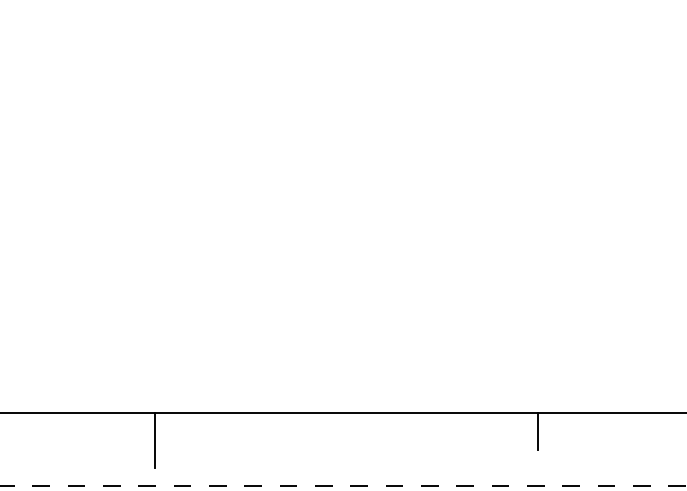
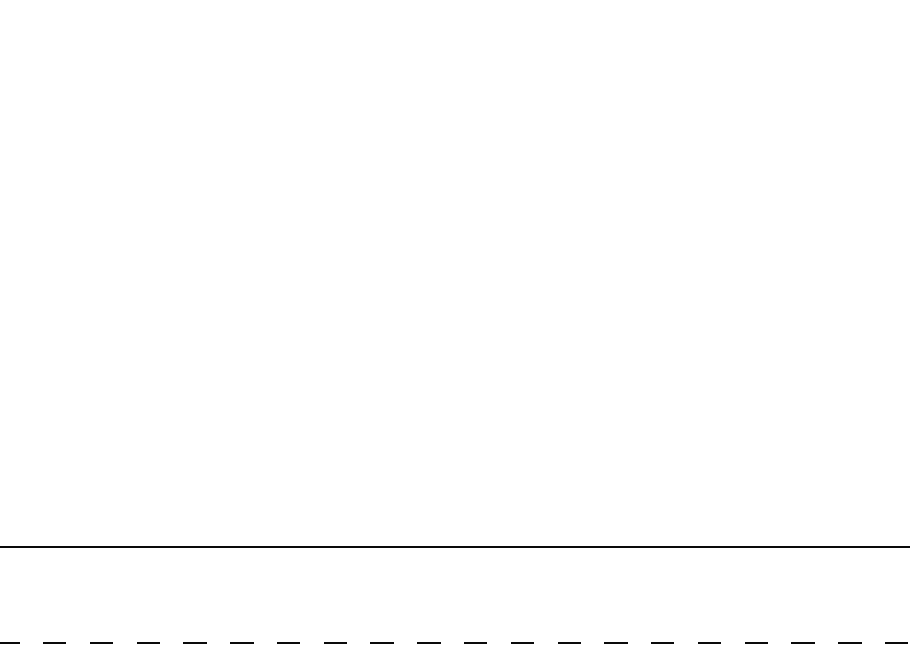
line: (537, 430) -> (711, 570), removed
line: (154, 440) -> (204, 582), removed

